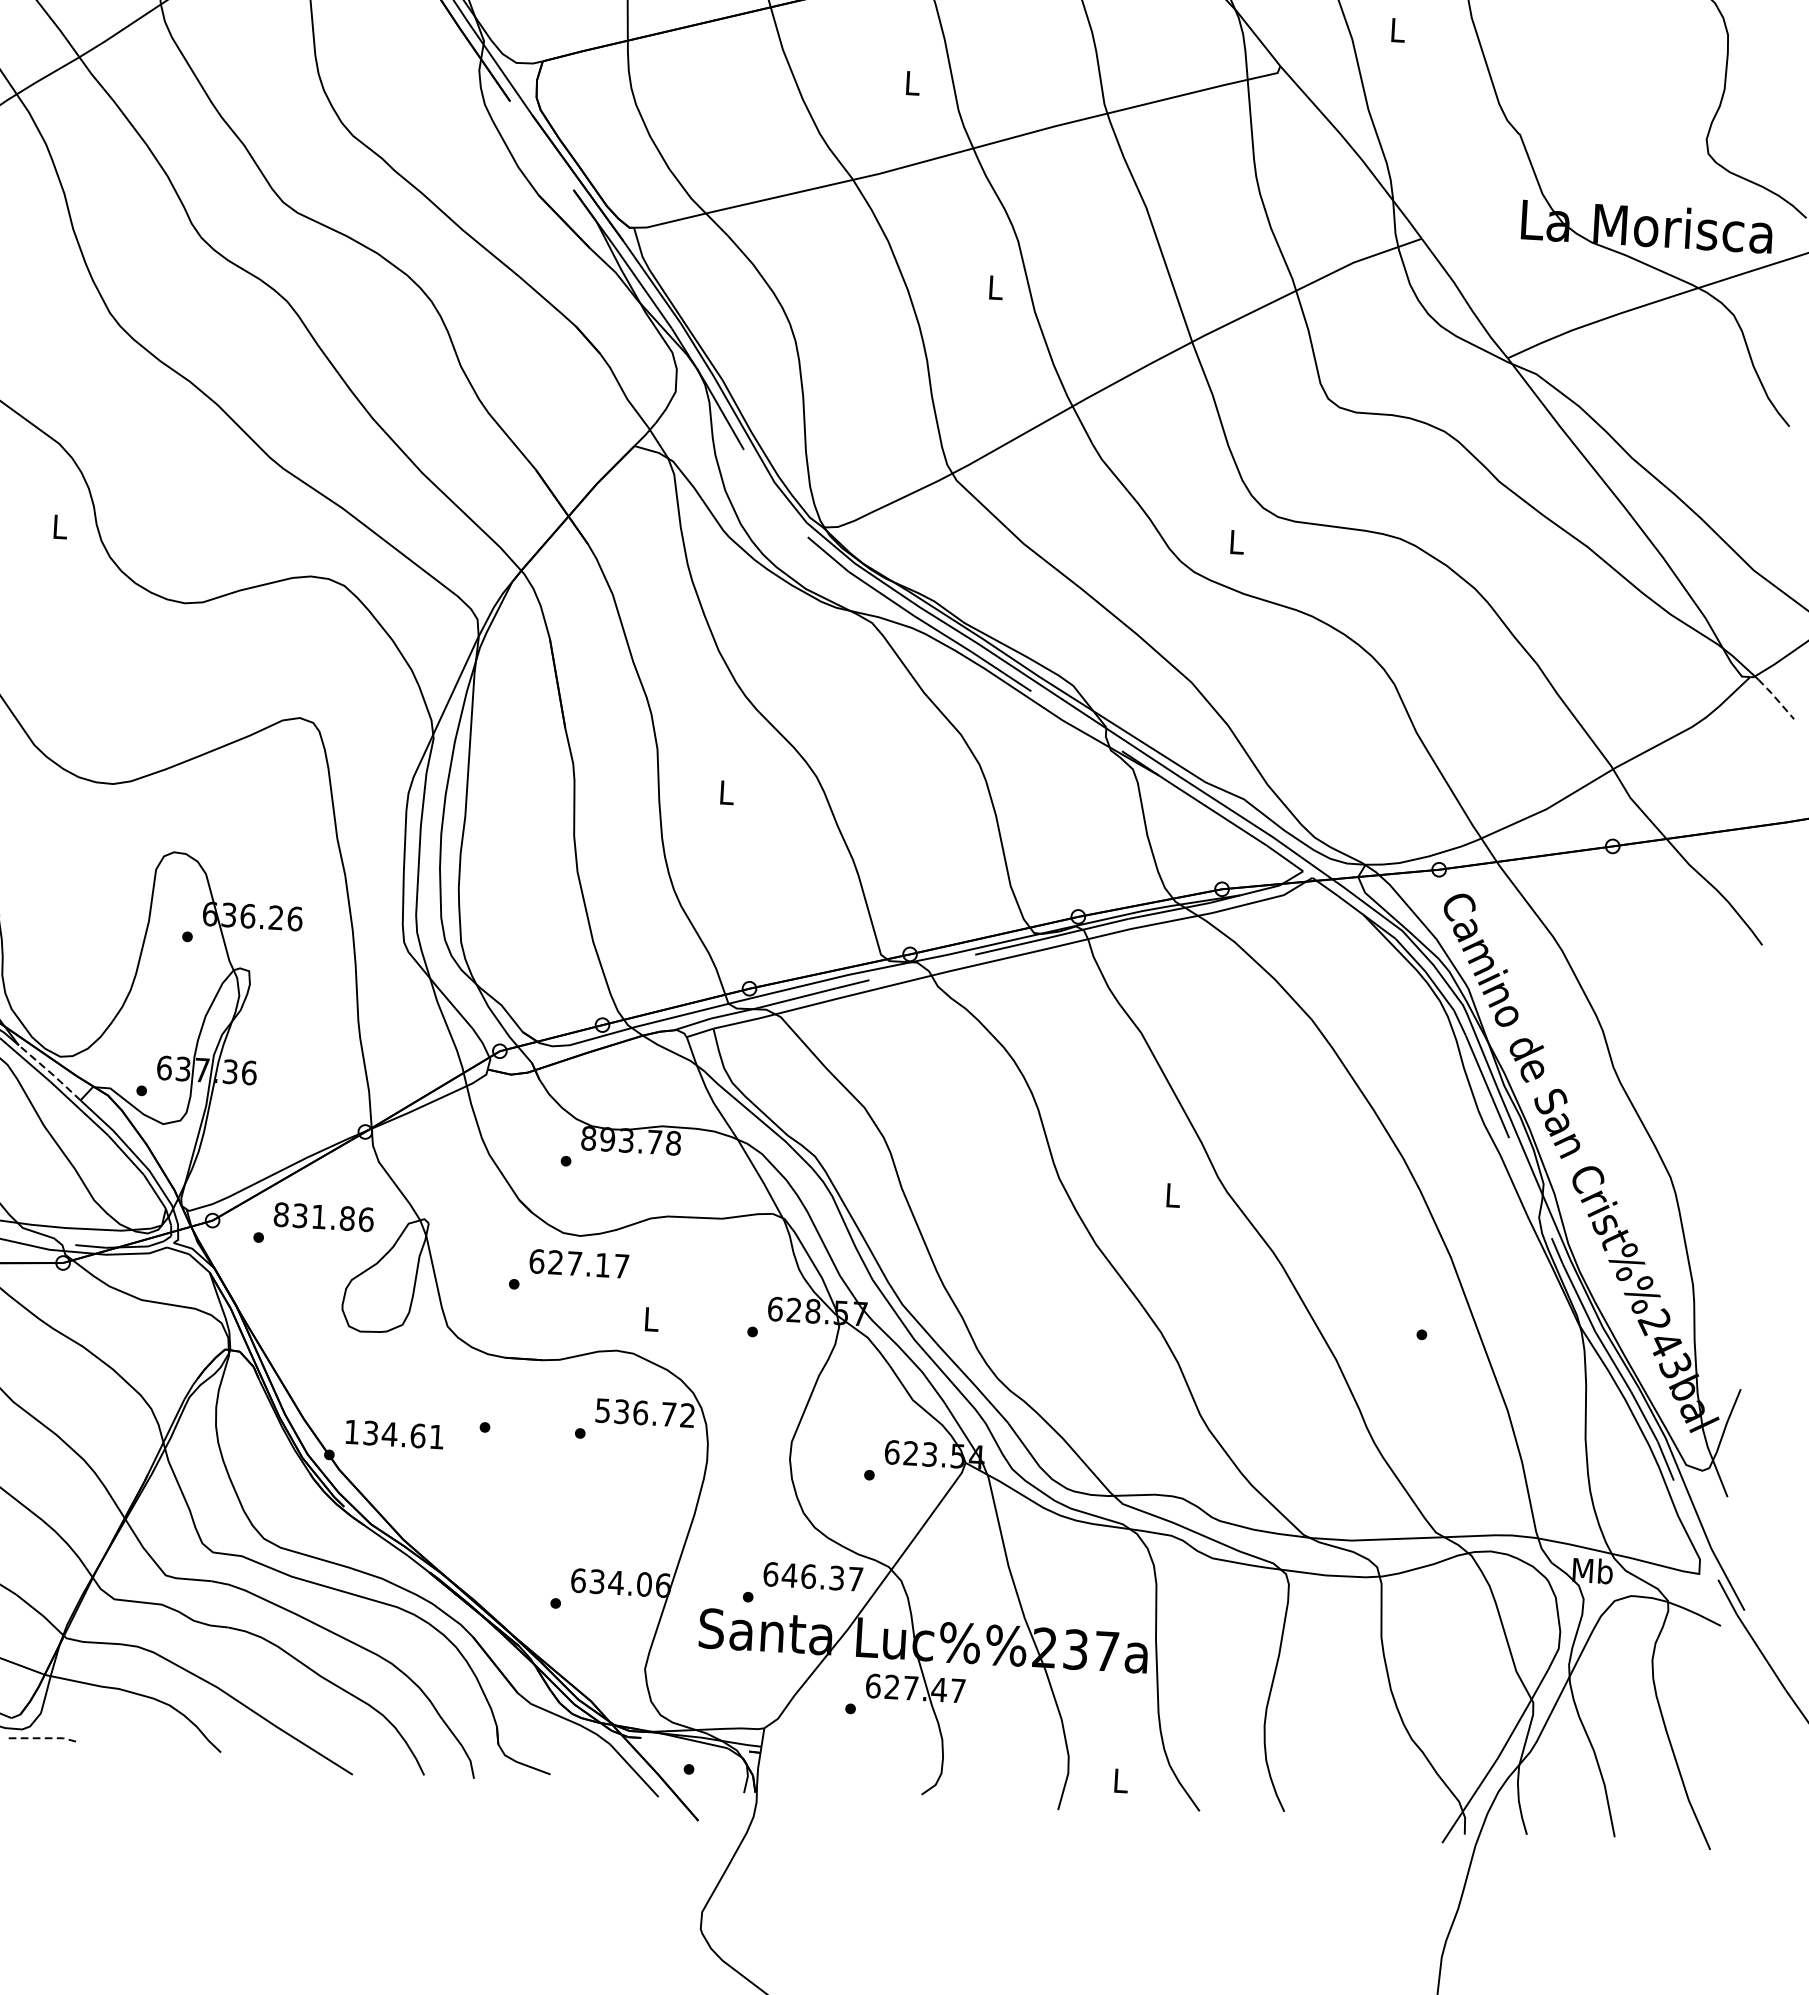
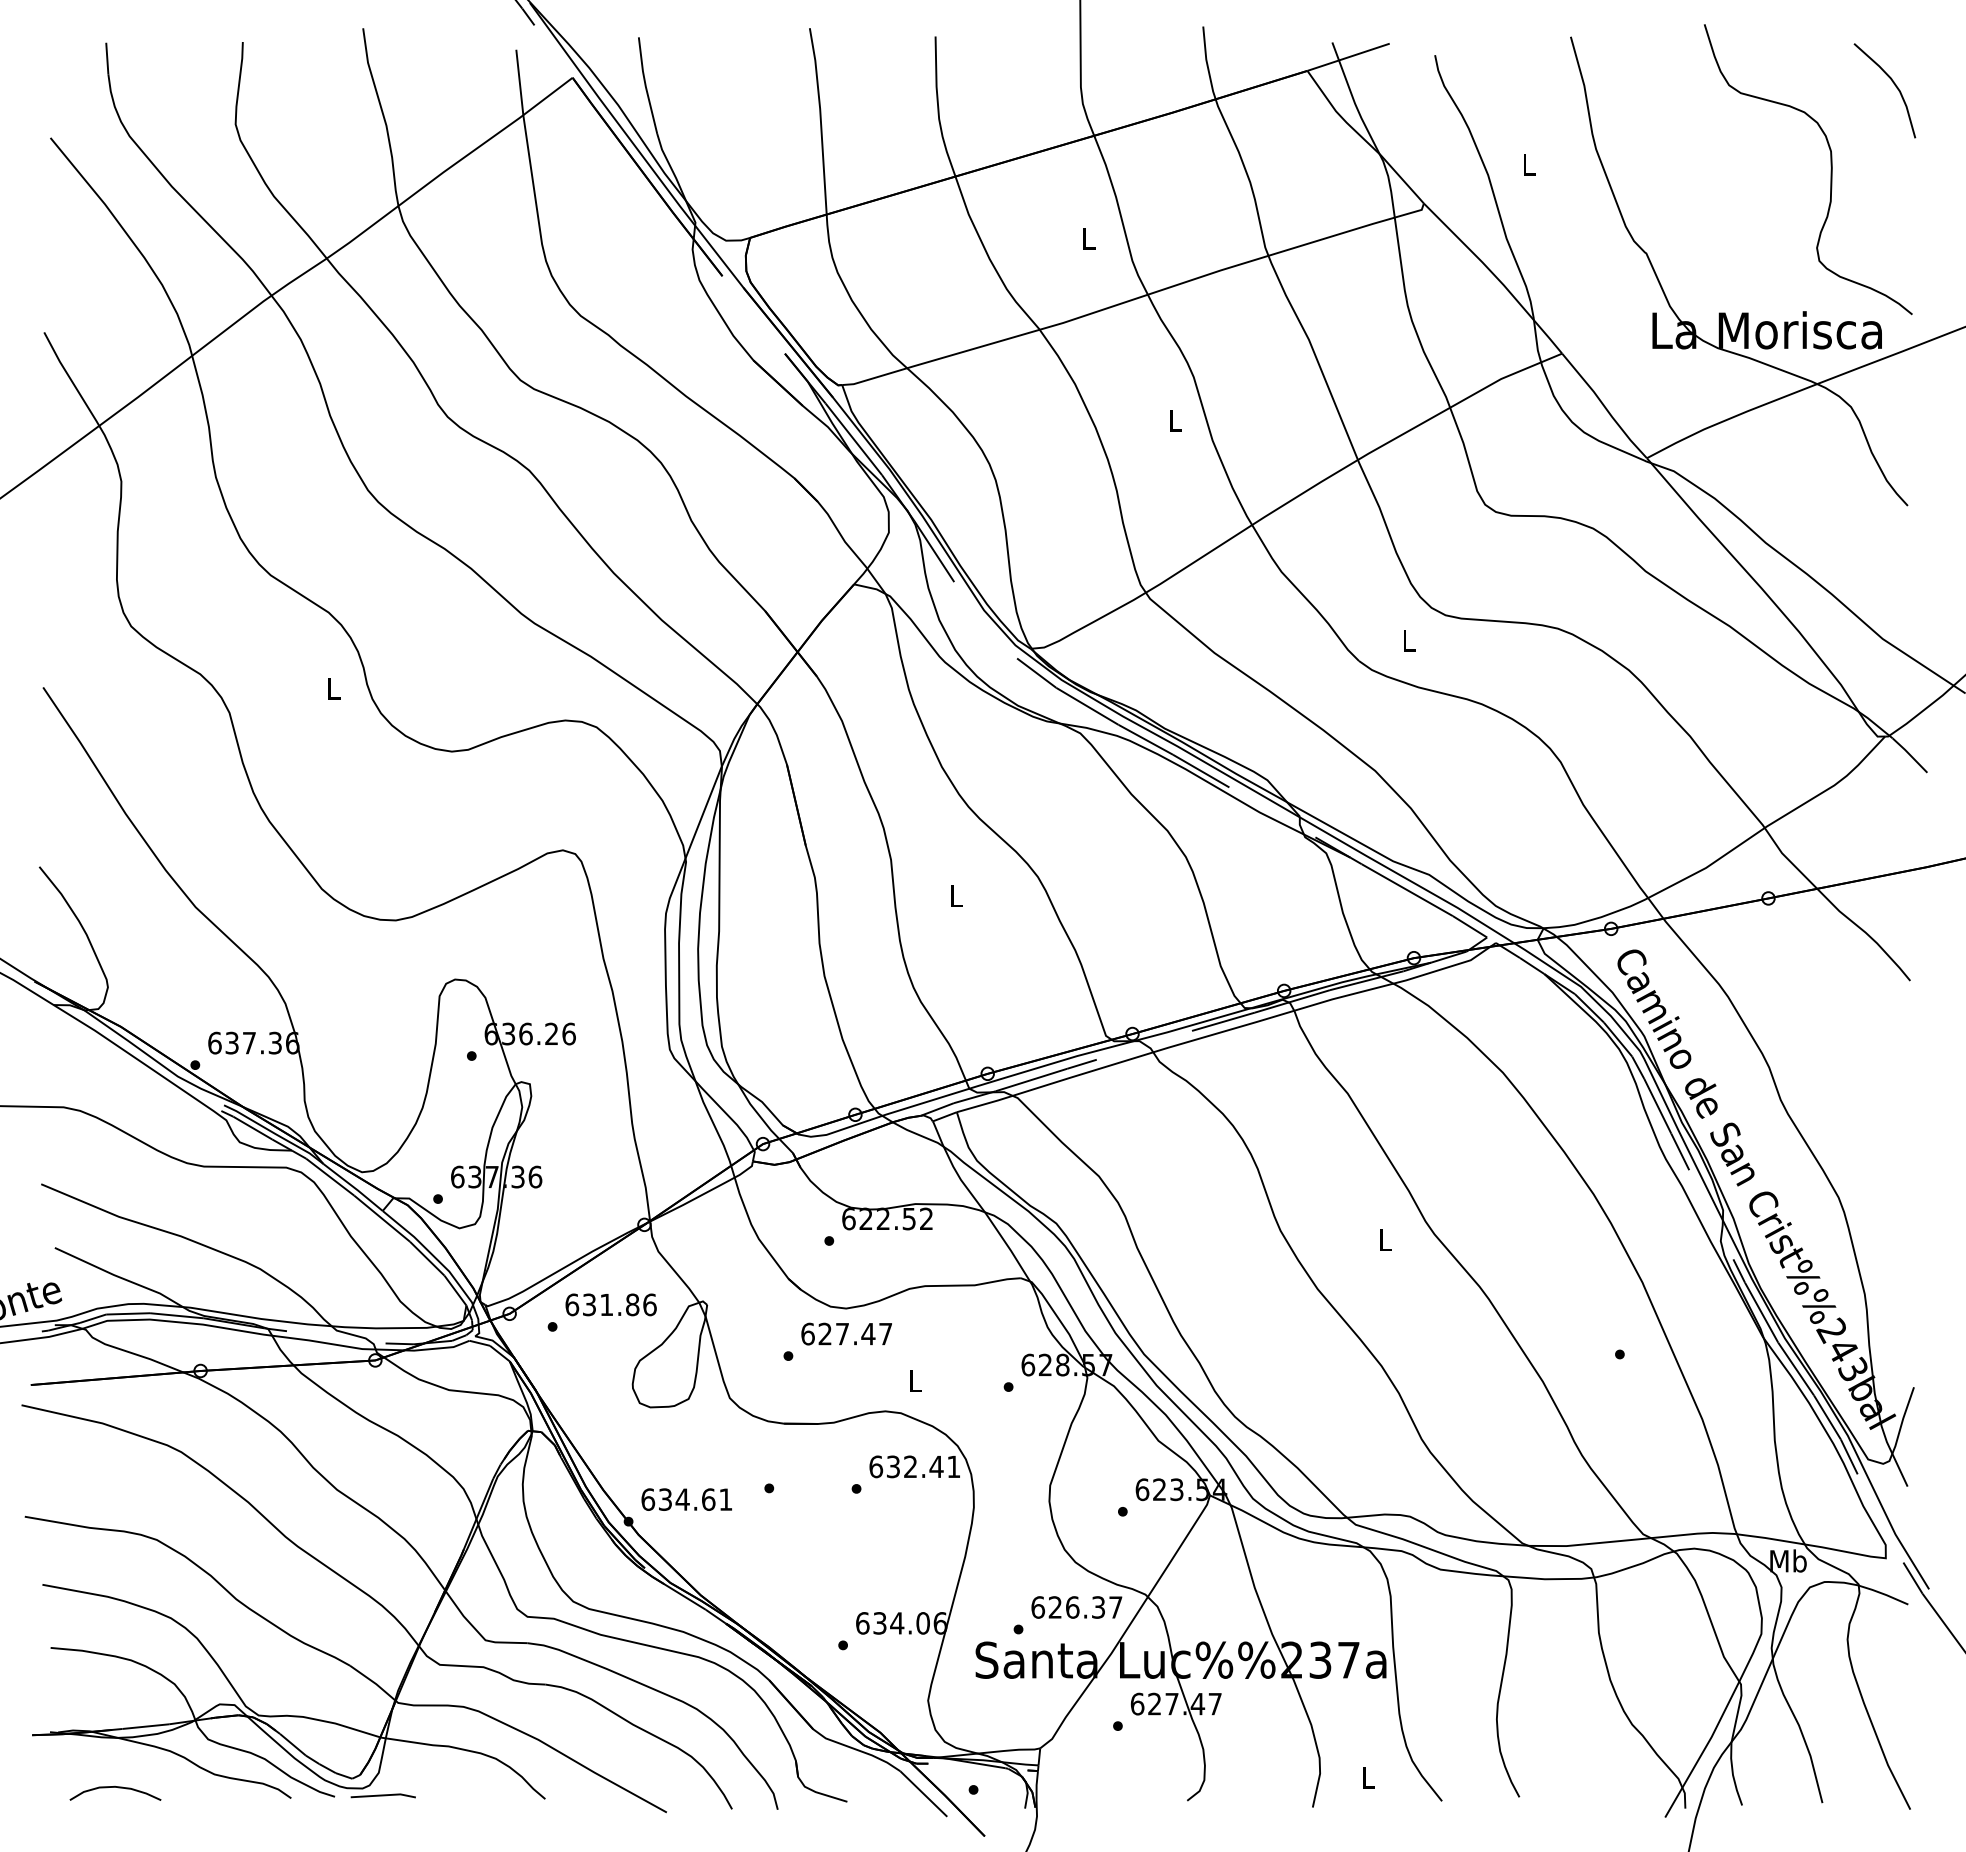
line: (1775, 698) -> (1909, 754), dashed -> solid
line: (50, 1071) -> (353, 1186), dashed -> solid
text: (631, 1140) -> (887, 1218), 893.78 -> 622.52
text: (281, 1214) -> (572, 1304), 831.86 -> 631.86
text: (602, 1265) -> (868, 1334), 627.17 -> 627.47
text: (644, 1412) -> (914, 1466), 536.72 -> 632.41
text: (352, 1431) -> (648, 1499), 134.61 -> 634.61
text: (789, 1575) -> (1055, 1607), 646.37 -> 626.37
line: (45, 1738) -> (384, 1795), dashed -> solid

